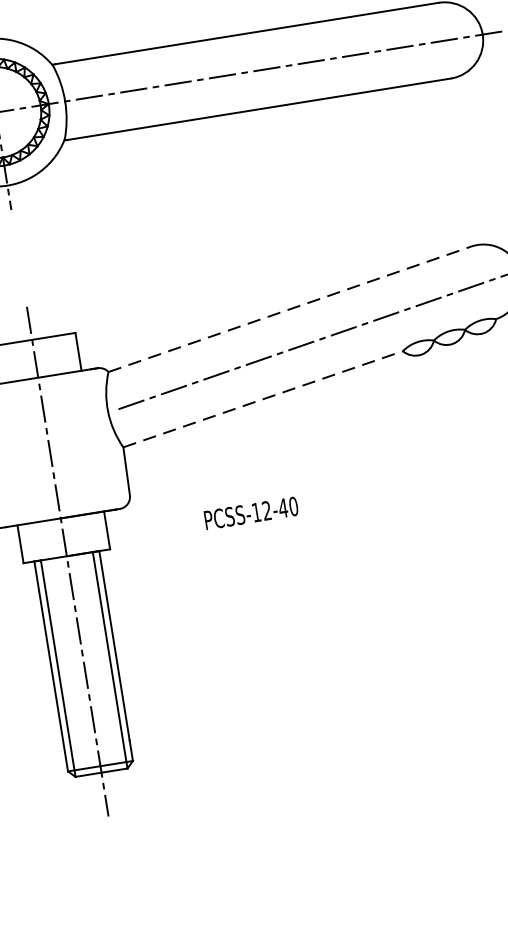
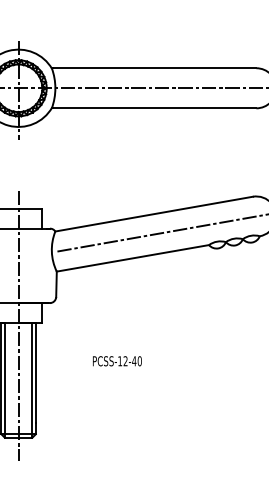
line: (290, 309) -> (154, 214), dashed -> solid
line: (264, 399) -> (133, 258), dashed -> solid
text: (251, 513) -> (117, 361), moved

